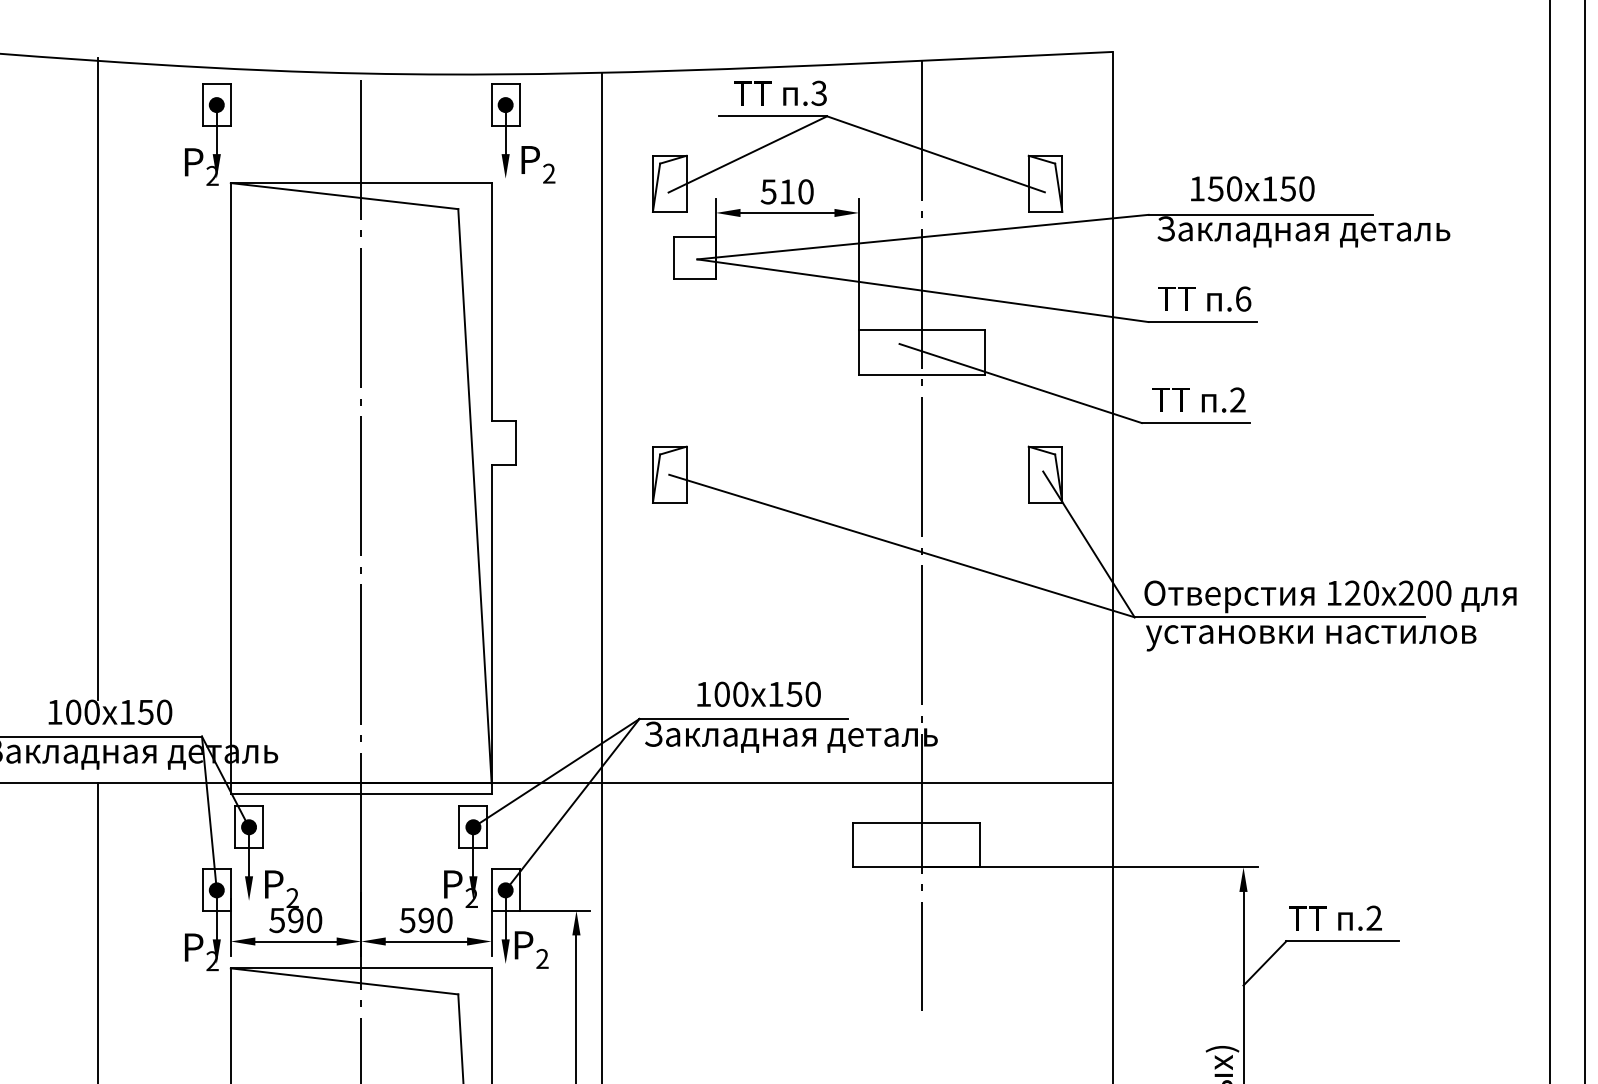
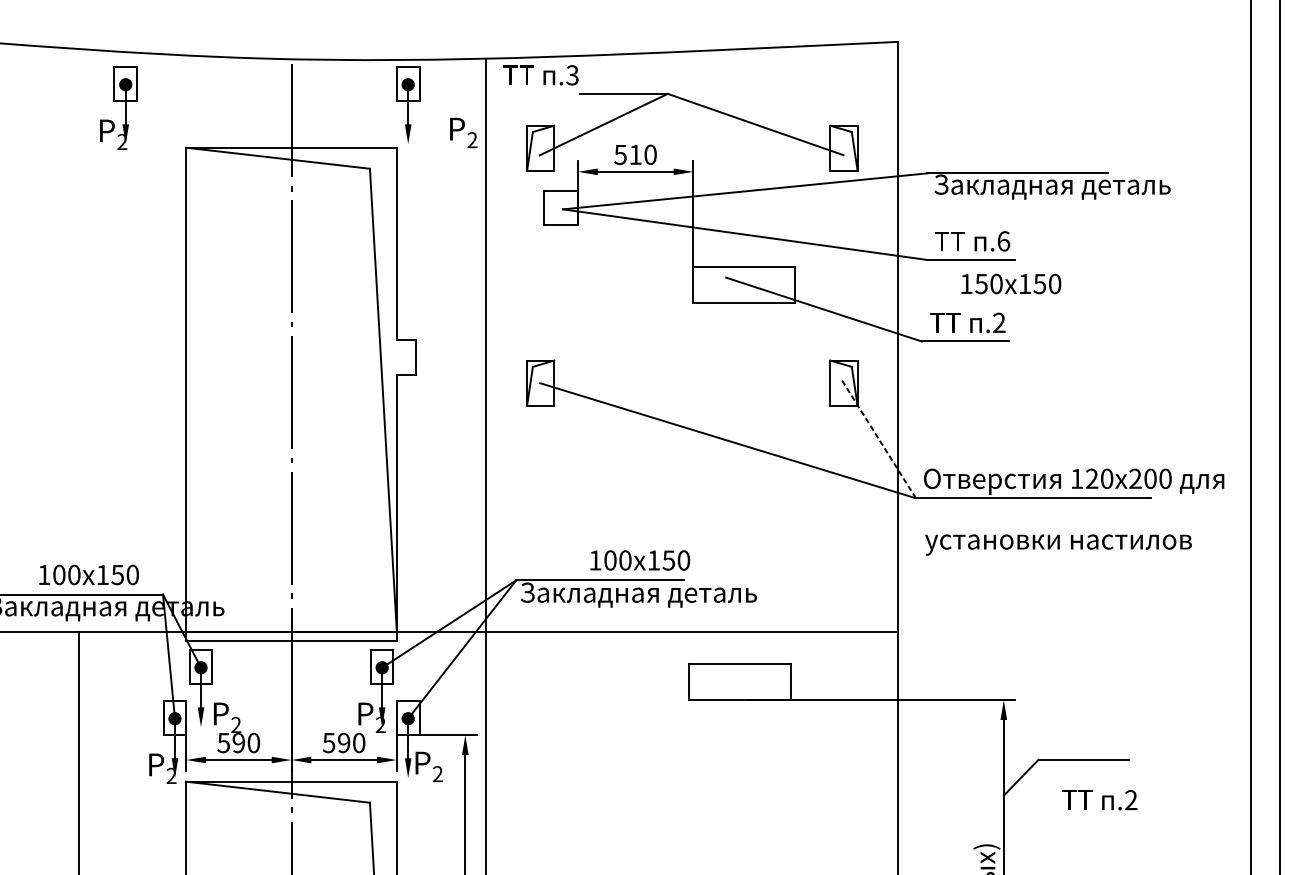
text: (780, 92) -> (541, 74), moved
part: (208, 126) -> (119, 102), moved
text: (538, 164) -> (463, 132), moved
text: (1252, 188) -> (1011, 283), moved
line: (97, 379) -> (78, 306), removed
line: (922, 535) -> (744, 432), removed
line: (1088, 544) -> (878, 439), solid -> dashed
text: (1311, 638) -> (1058, 545), moved
text: (758, 693) -> (639, 559), moved
text: (1335, 917) -> (1099, 799), moved

